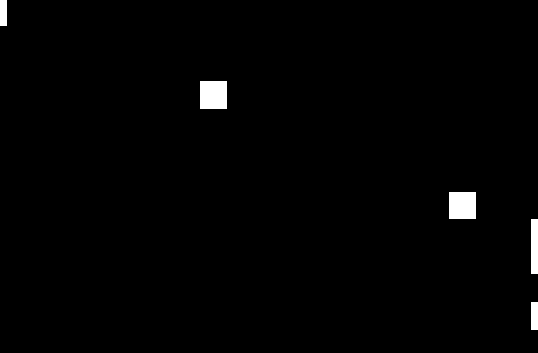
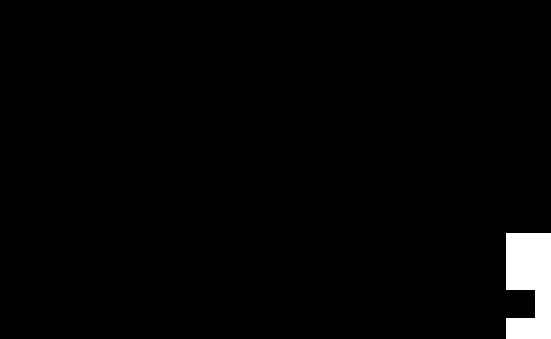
fill: (213, 94) -> (178, 104), added
fill: (462, 205) -> (435, 218), added

